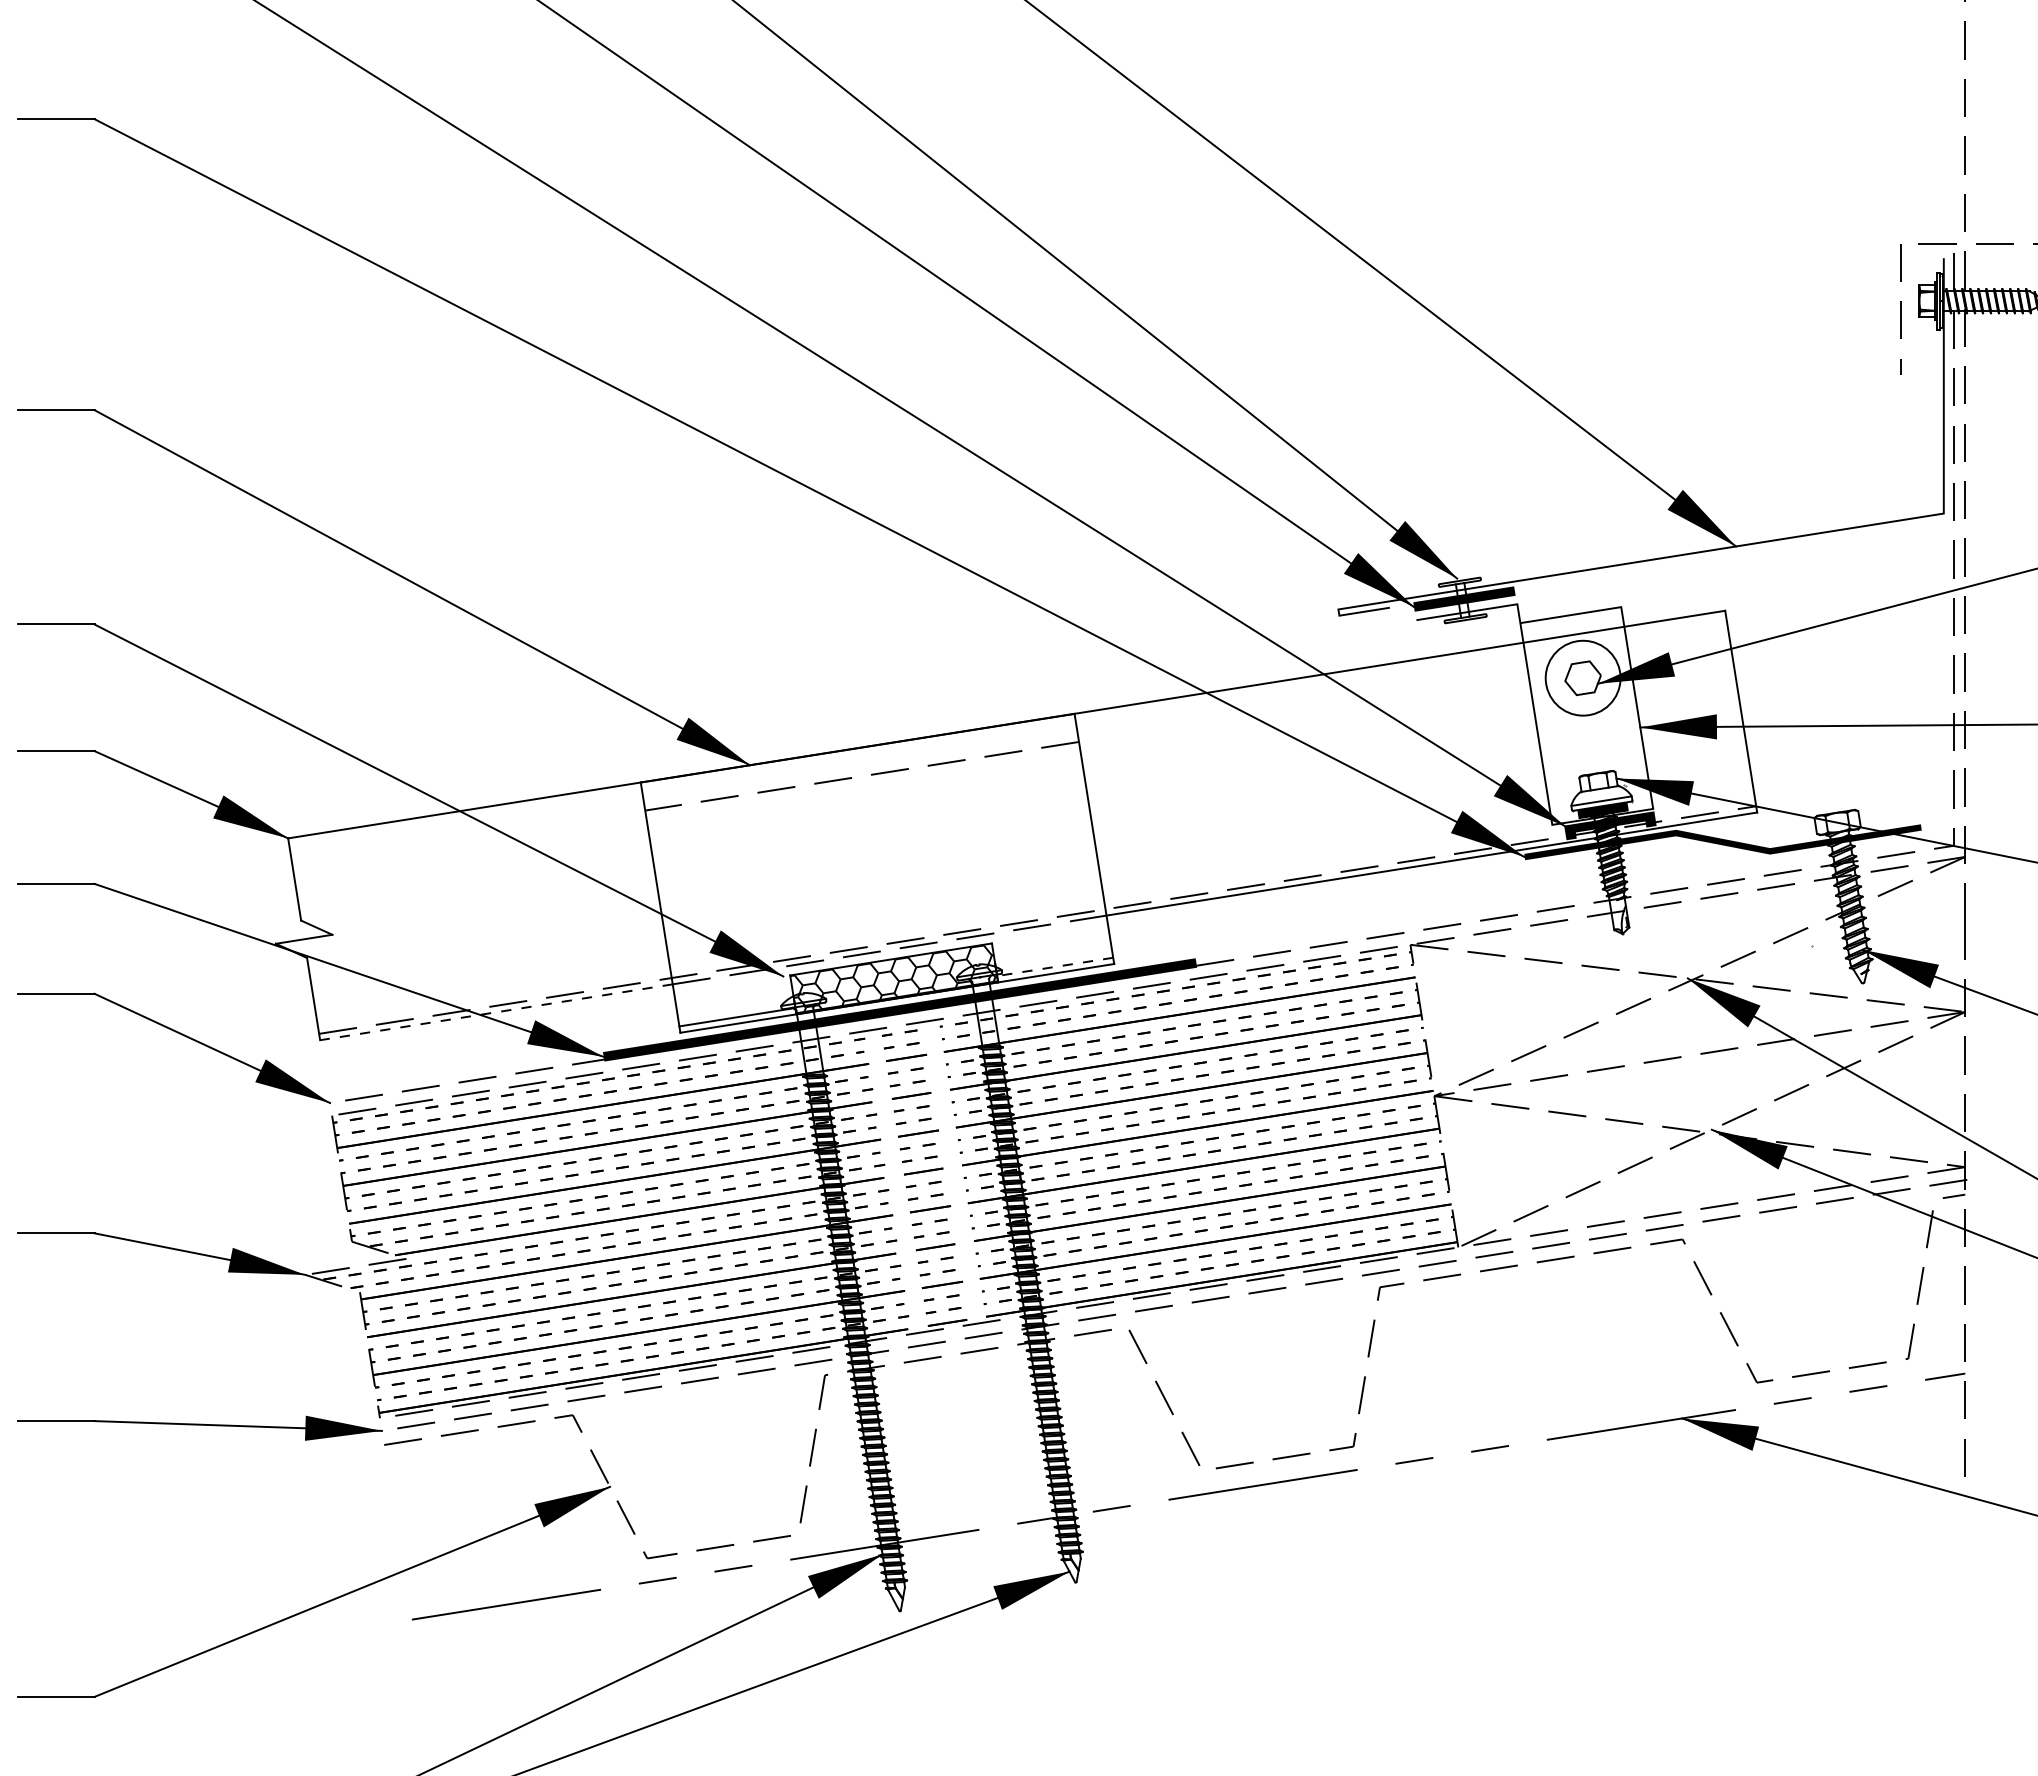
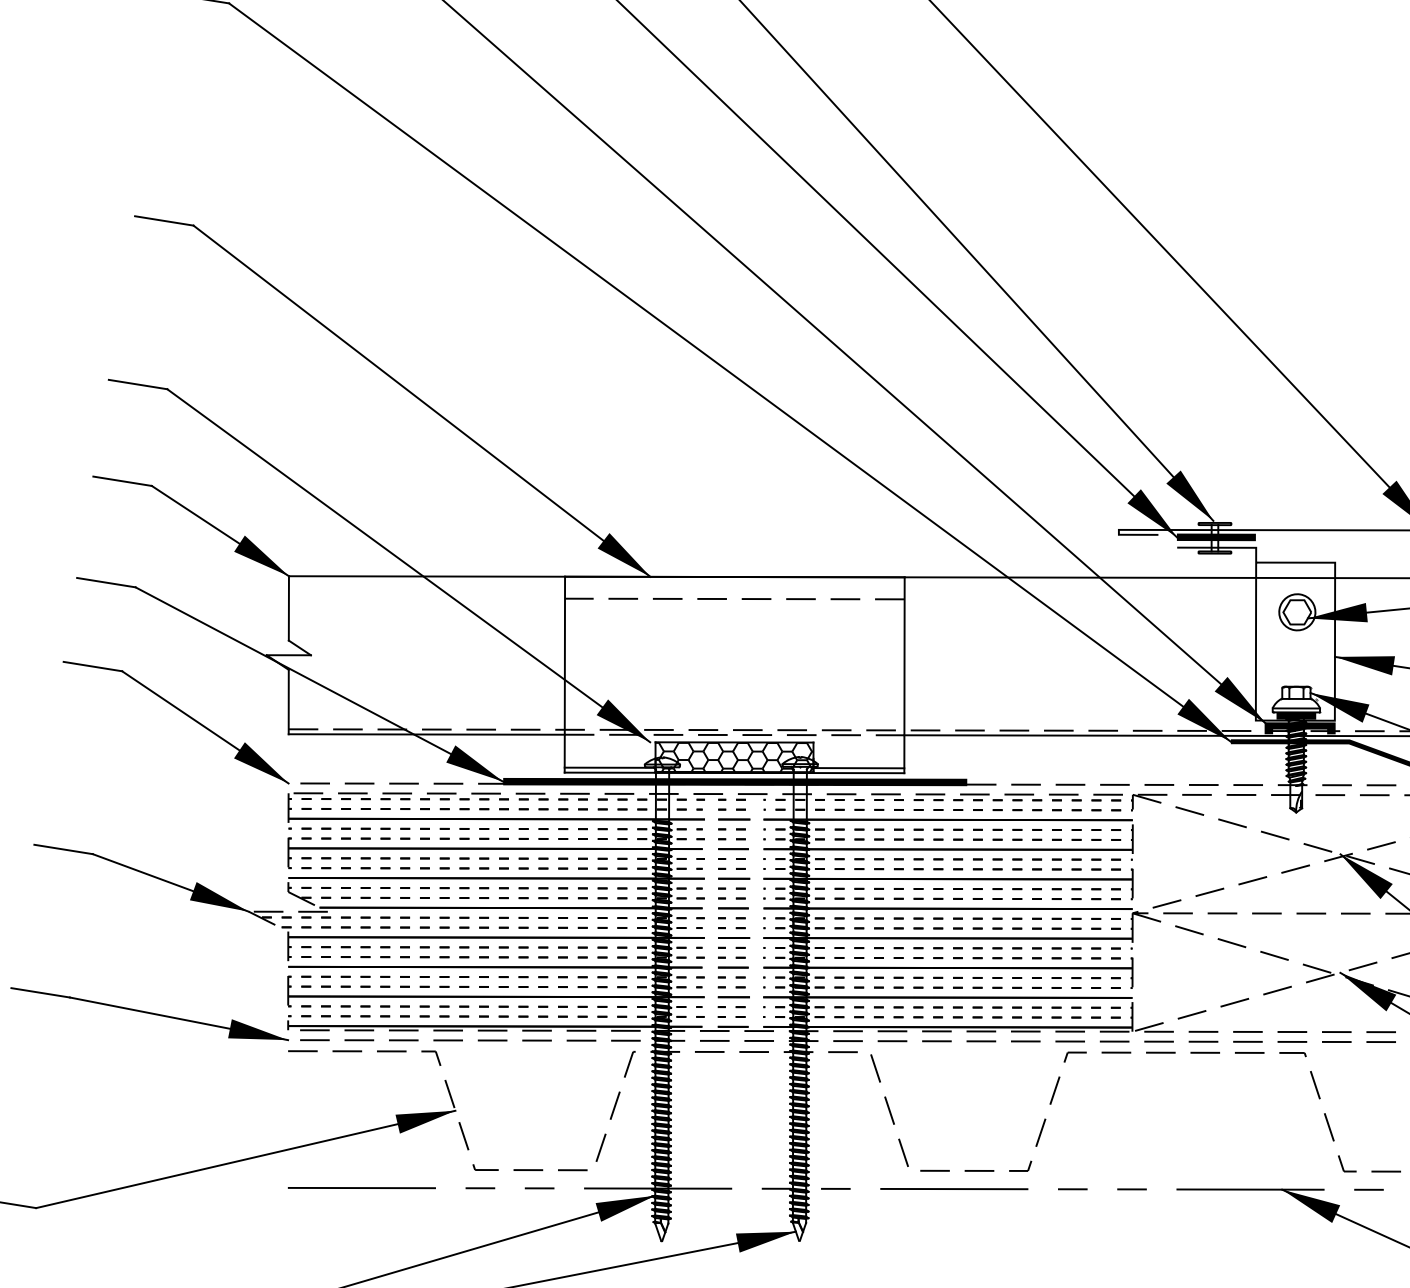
circle: (1582, 677) -> (1296, 611), size x0.62
line: (1055, 966) -> (859, 767), dashed -> solid
line: (495, 1012) -> (425, 734), dashed -> solid

